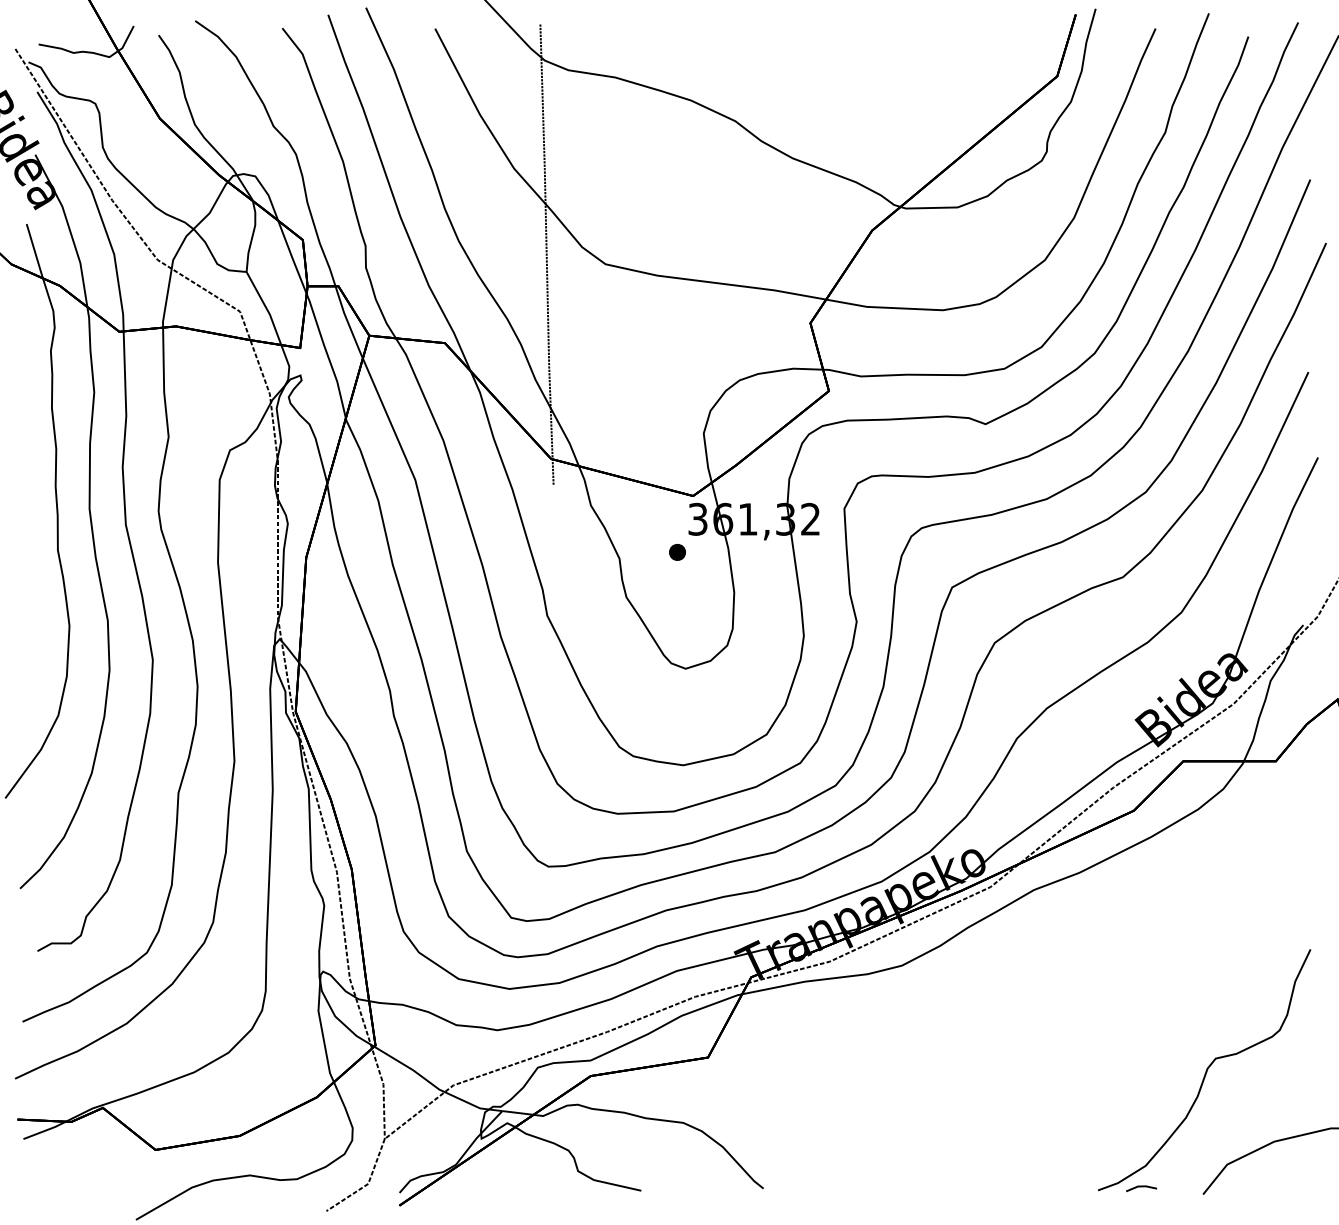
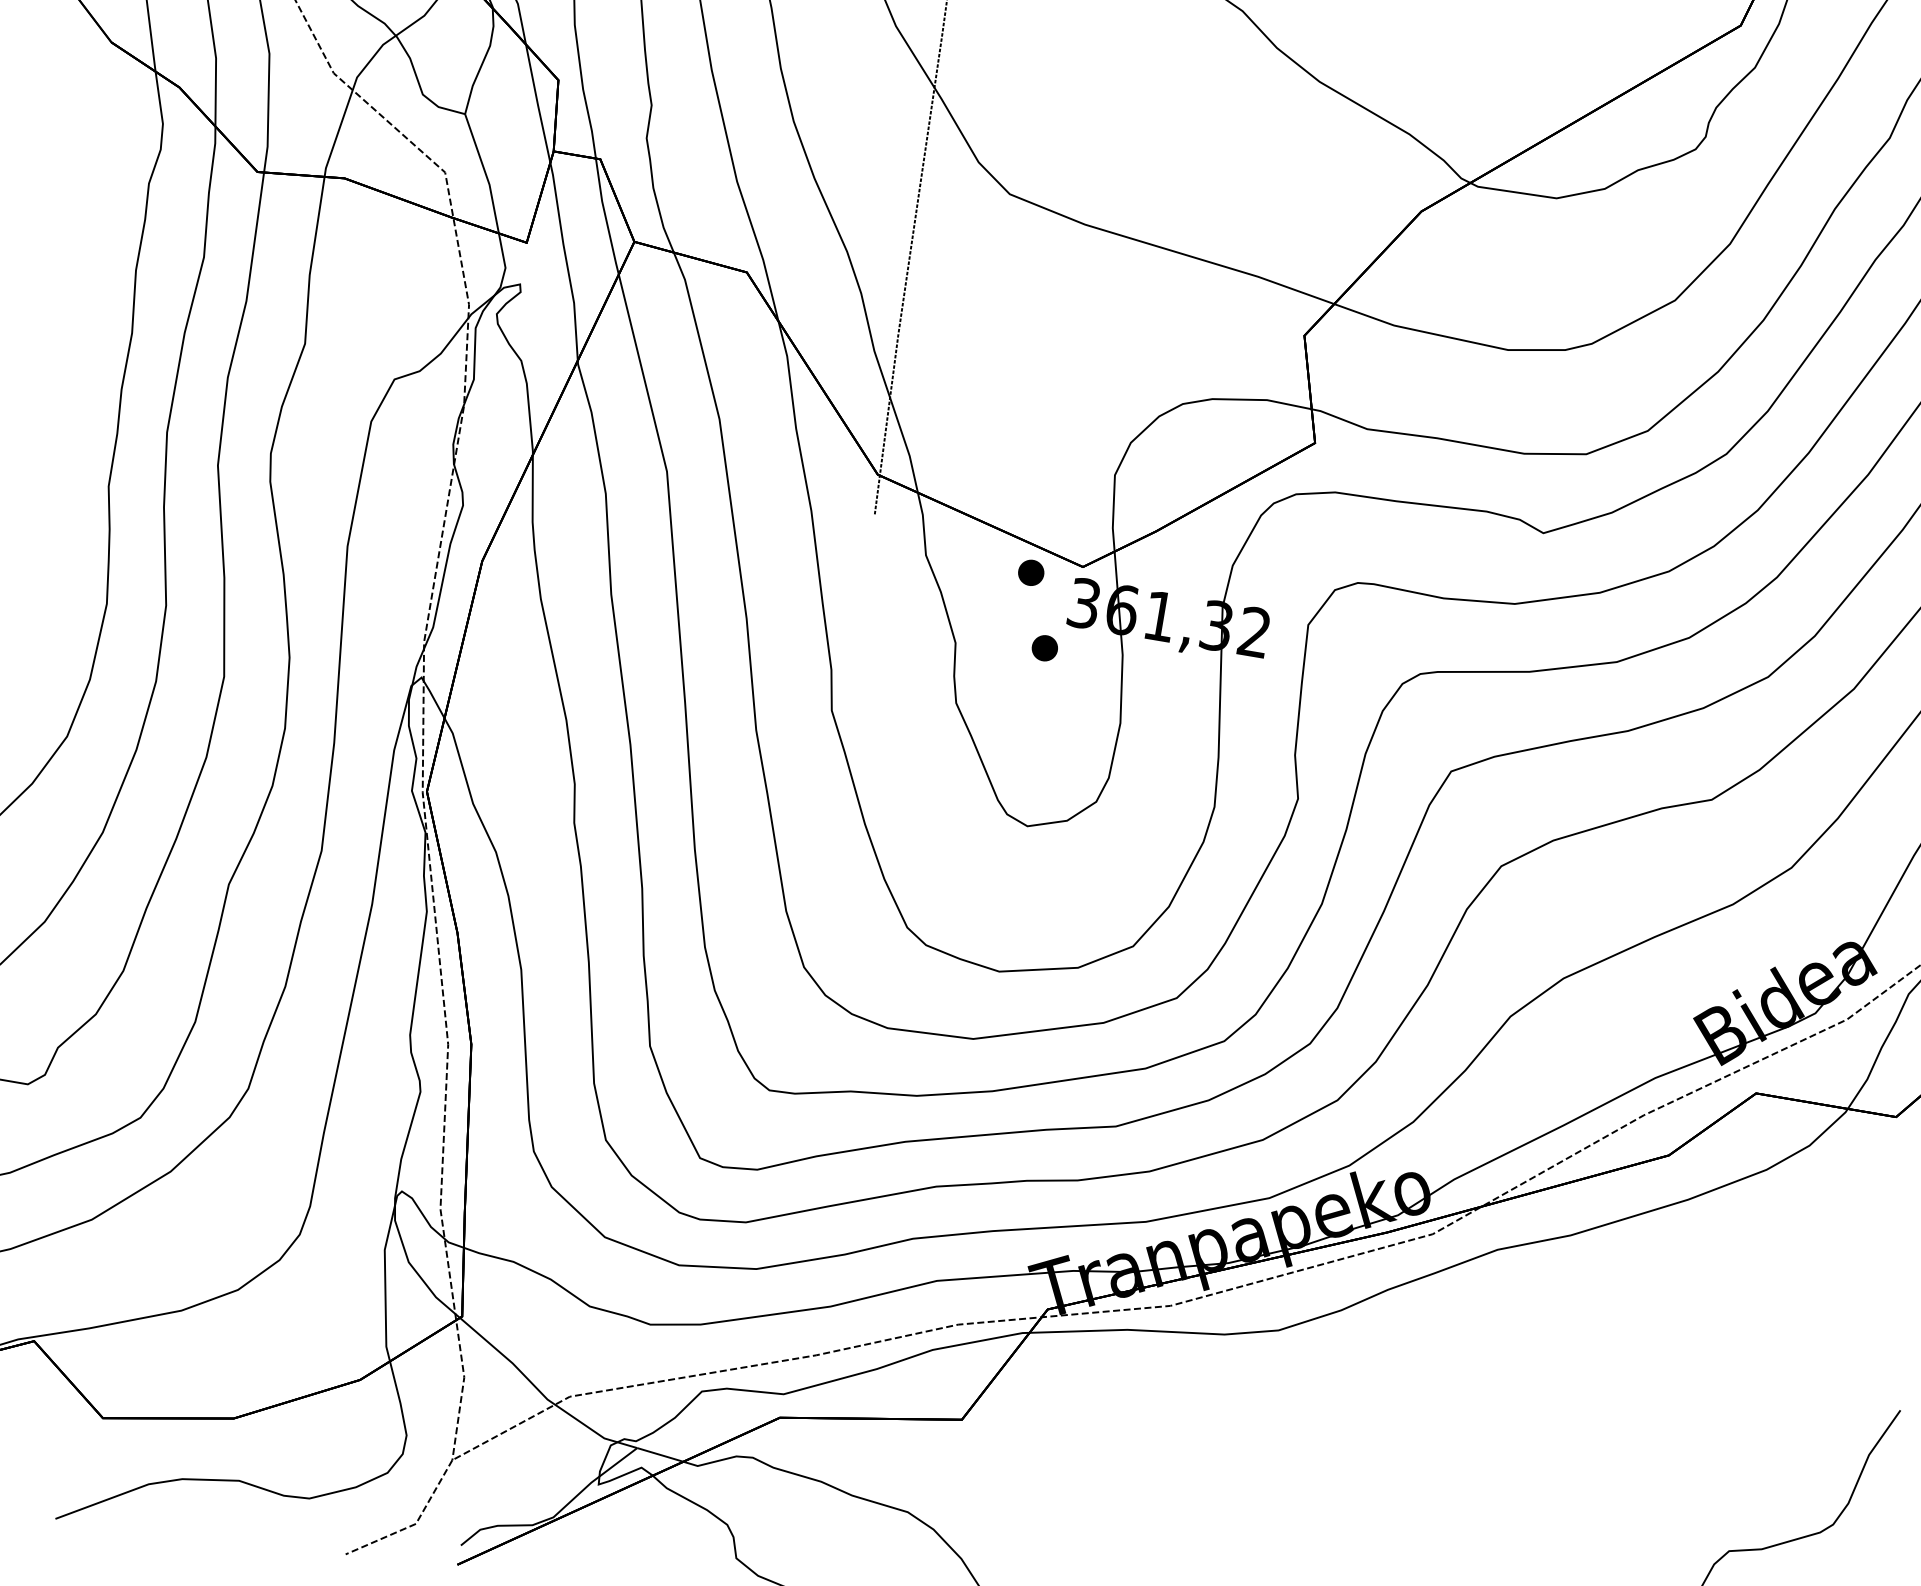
part: (660, 505) -> (1031, 572), added

